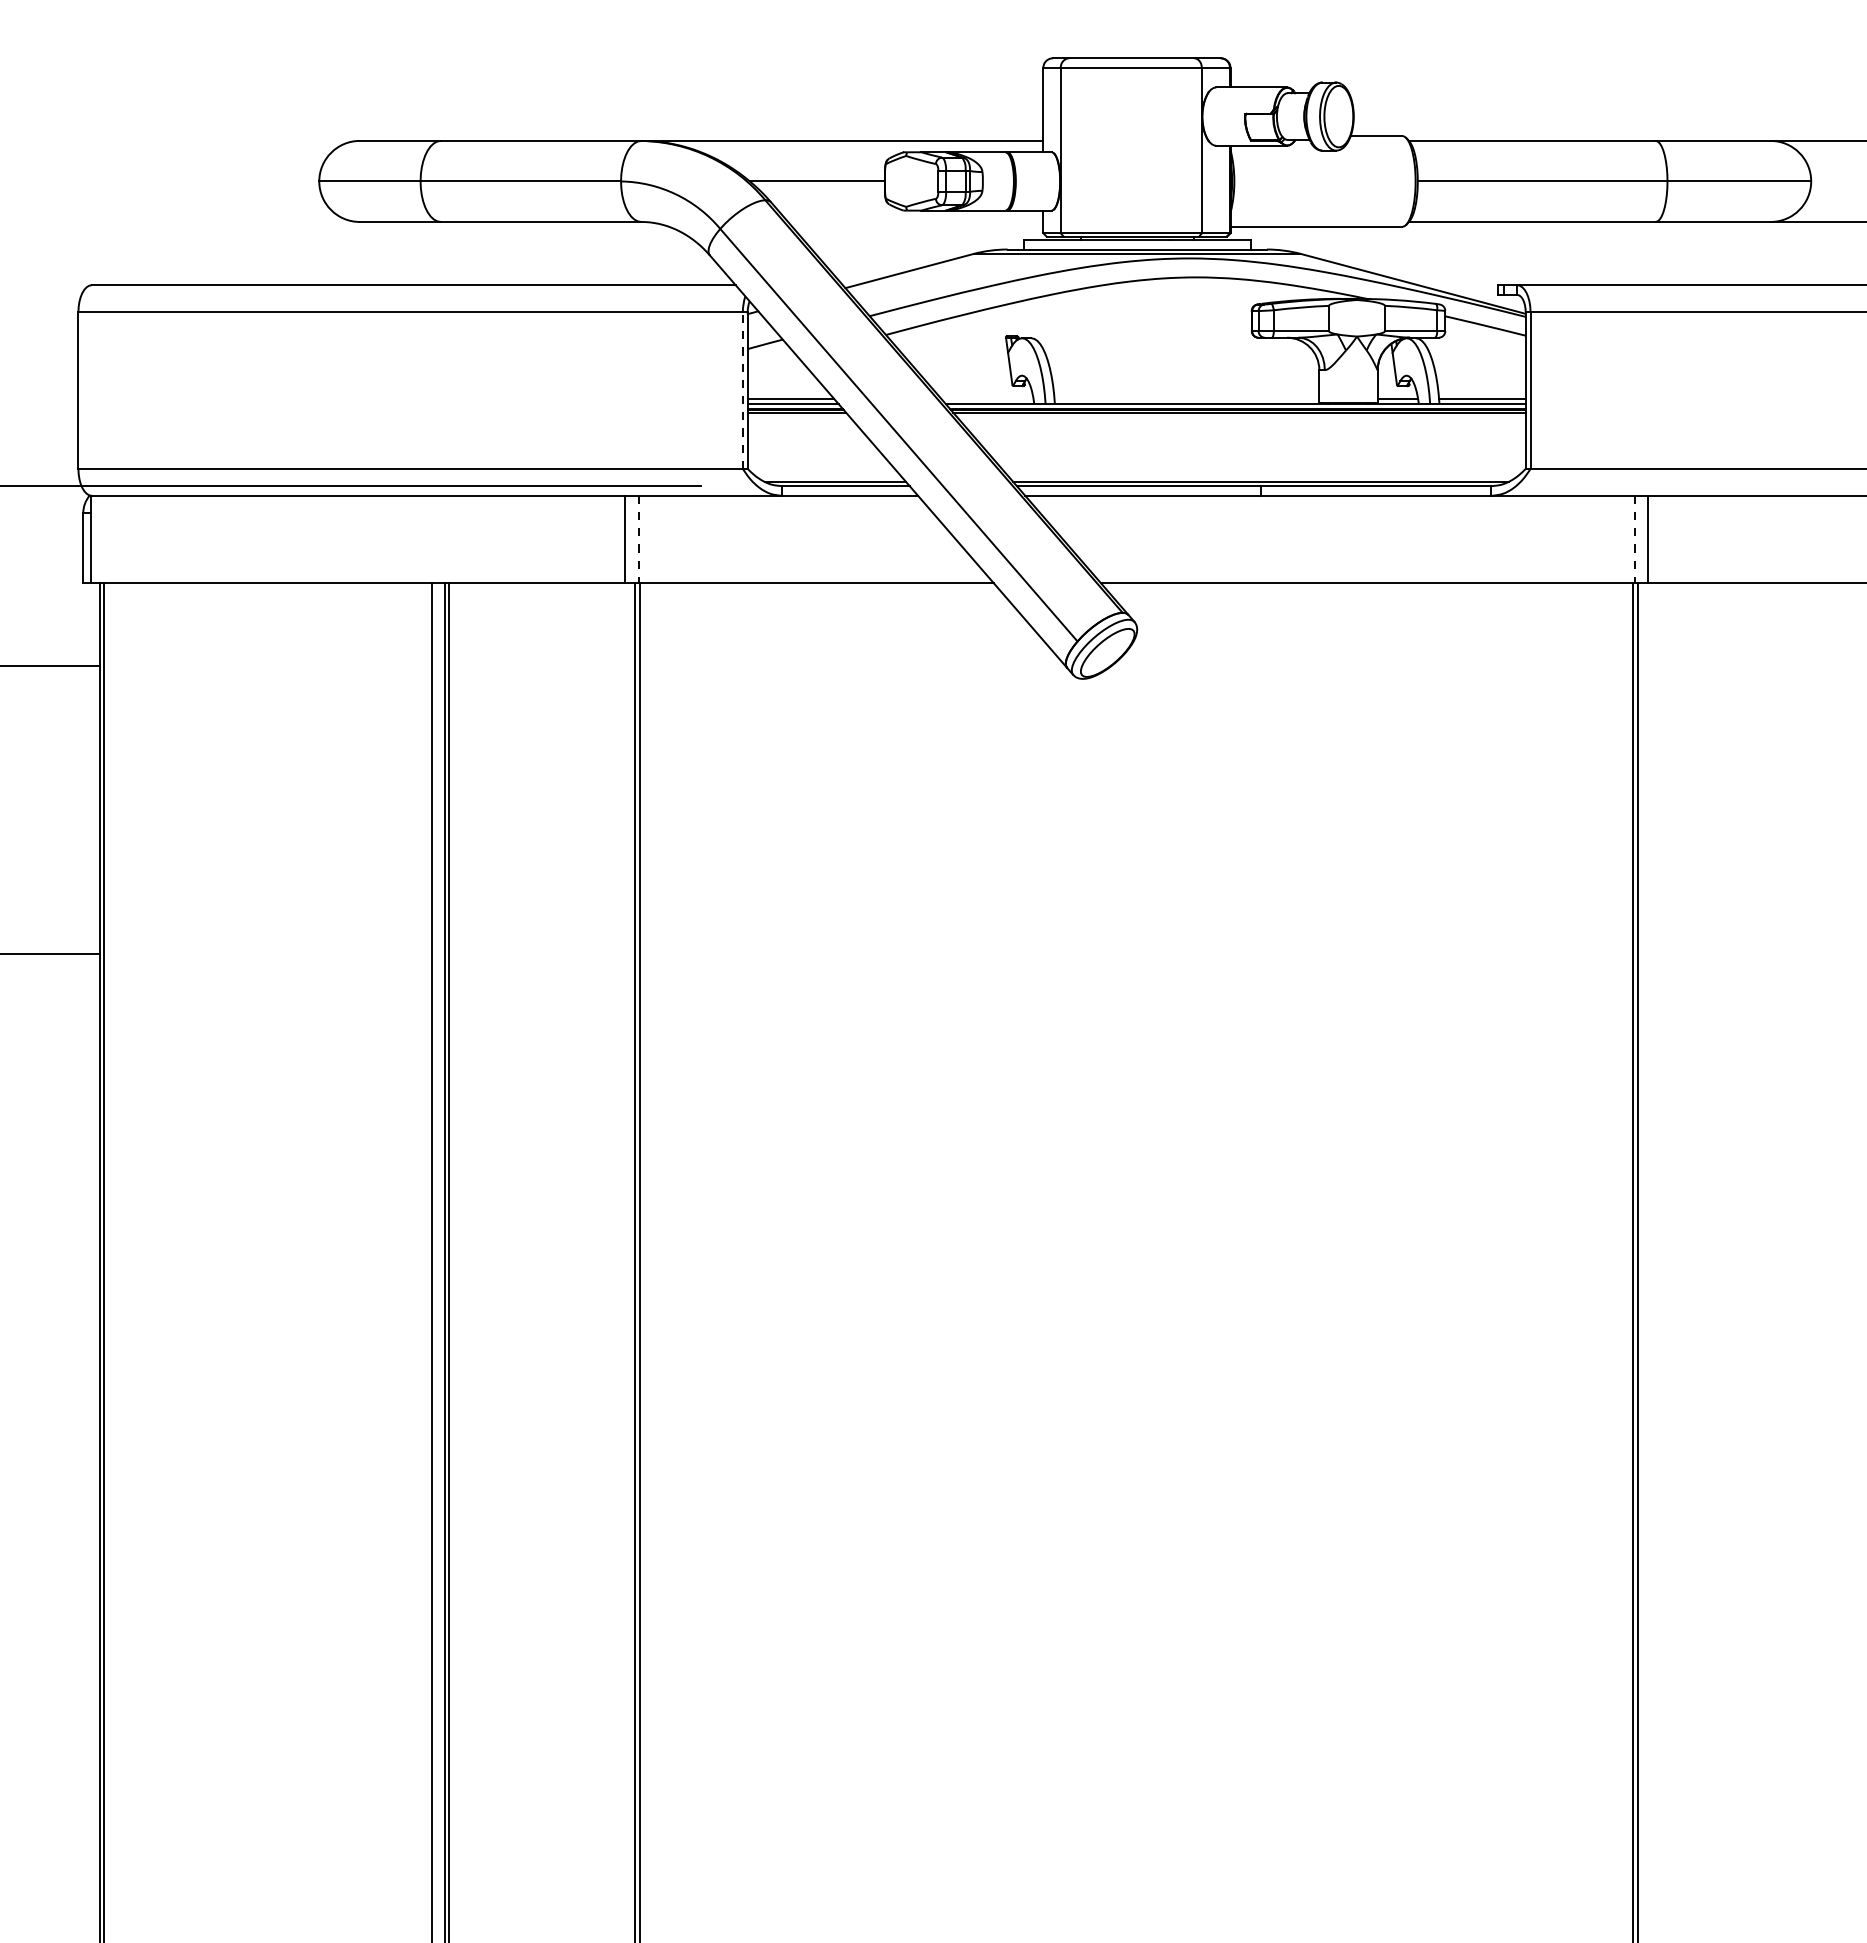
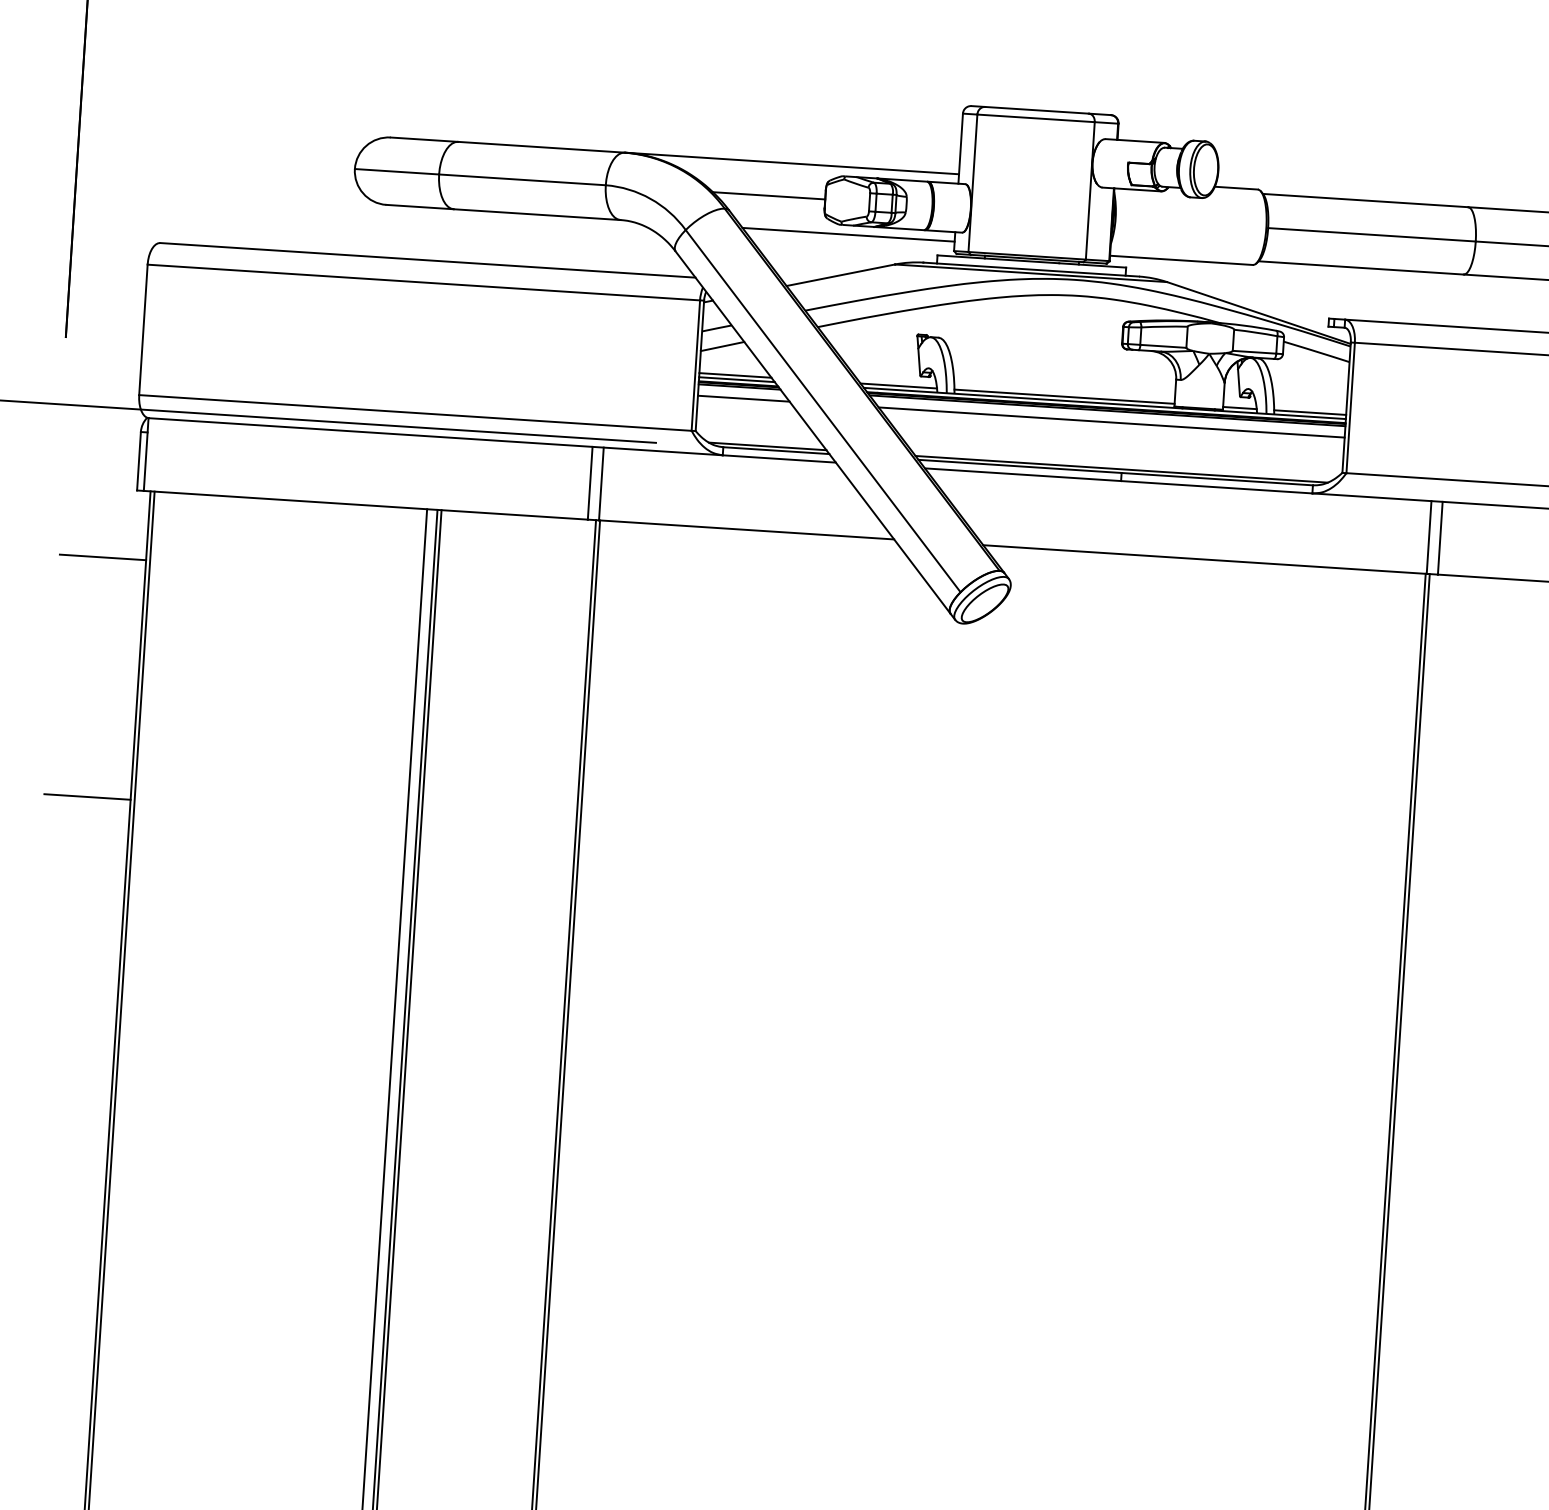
line: (915, 221) -> (848, 234), added
line: (773, 365) -> (722, 346), added
line: (742, 390) -> (695, 365), dashed -> solid
line: (987, 399) -> (898, 386), added
line: (1186, 399) -> (1064, 396), added
line: (802, 426) -> (743, 398), added
line: (1245, 426) -> (1111, 422), added
line: (638, 539) -> (601, 483), dashed -> solid
line: (1634, 539) -> (1429, 537), dashed -> solid

